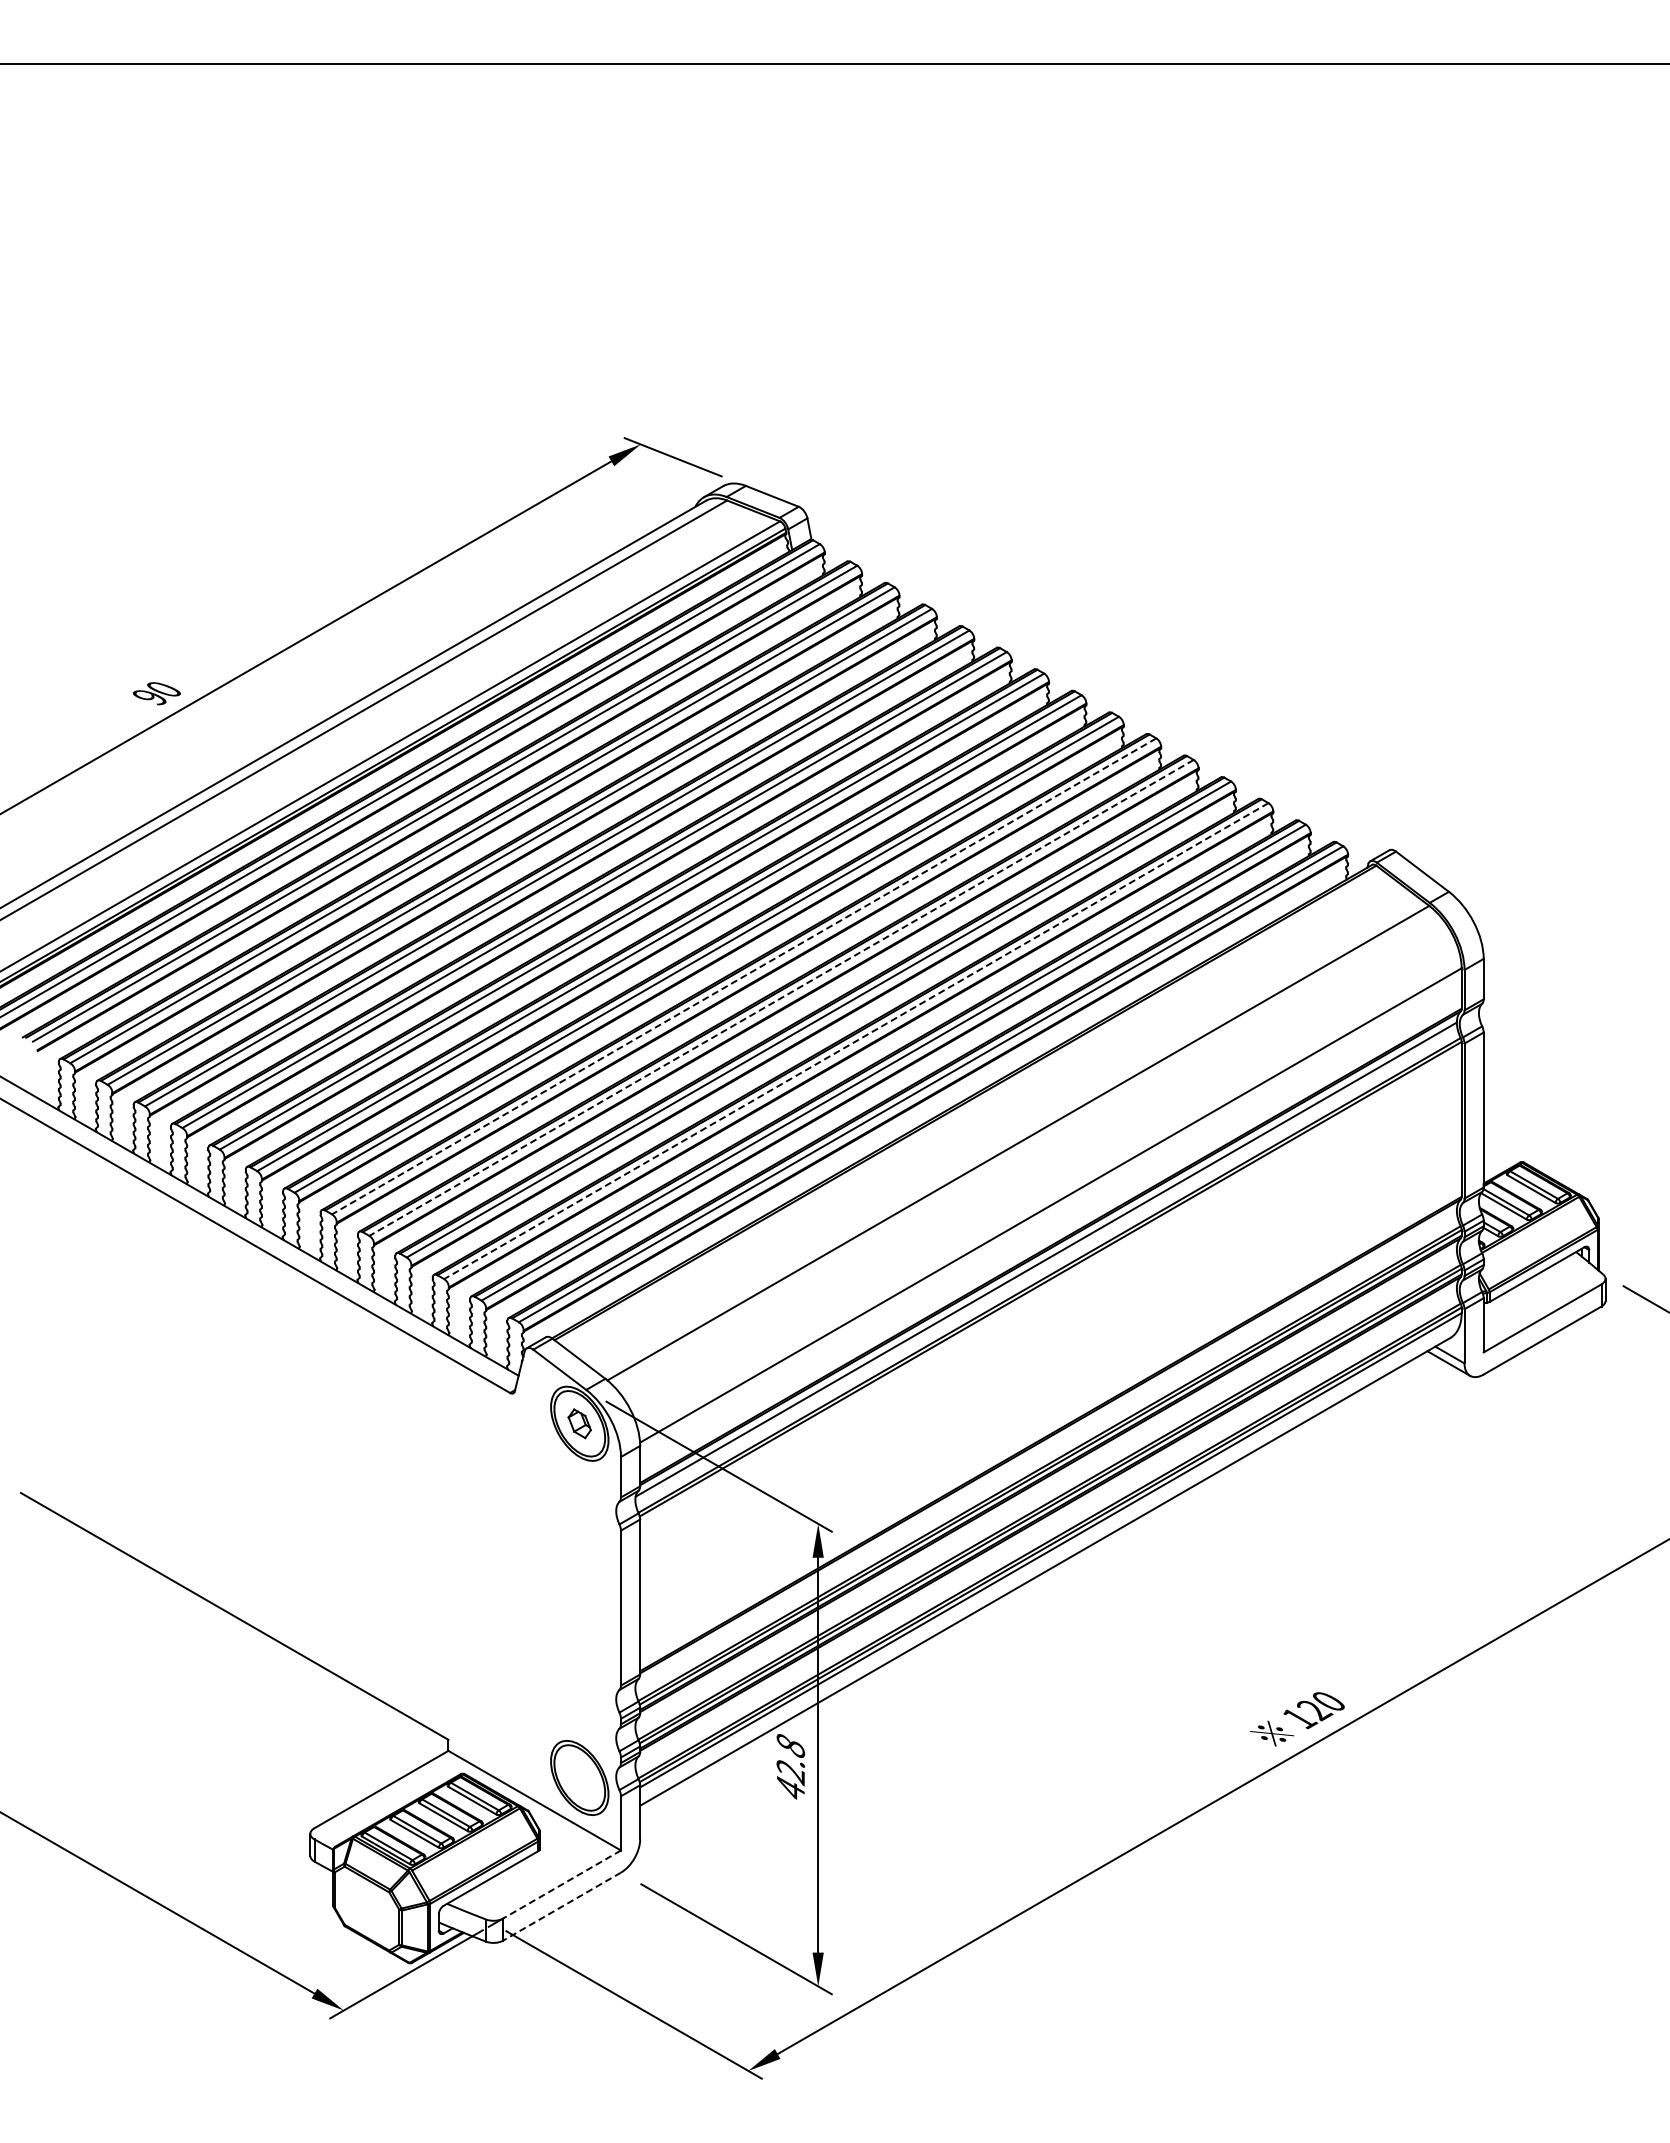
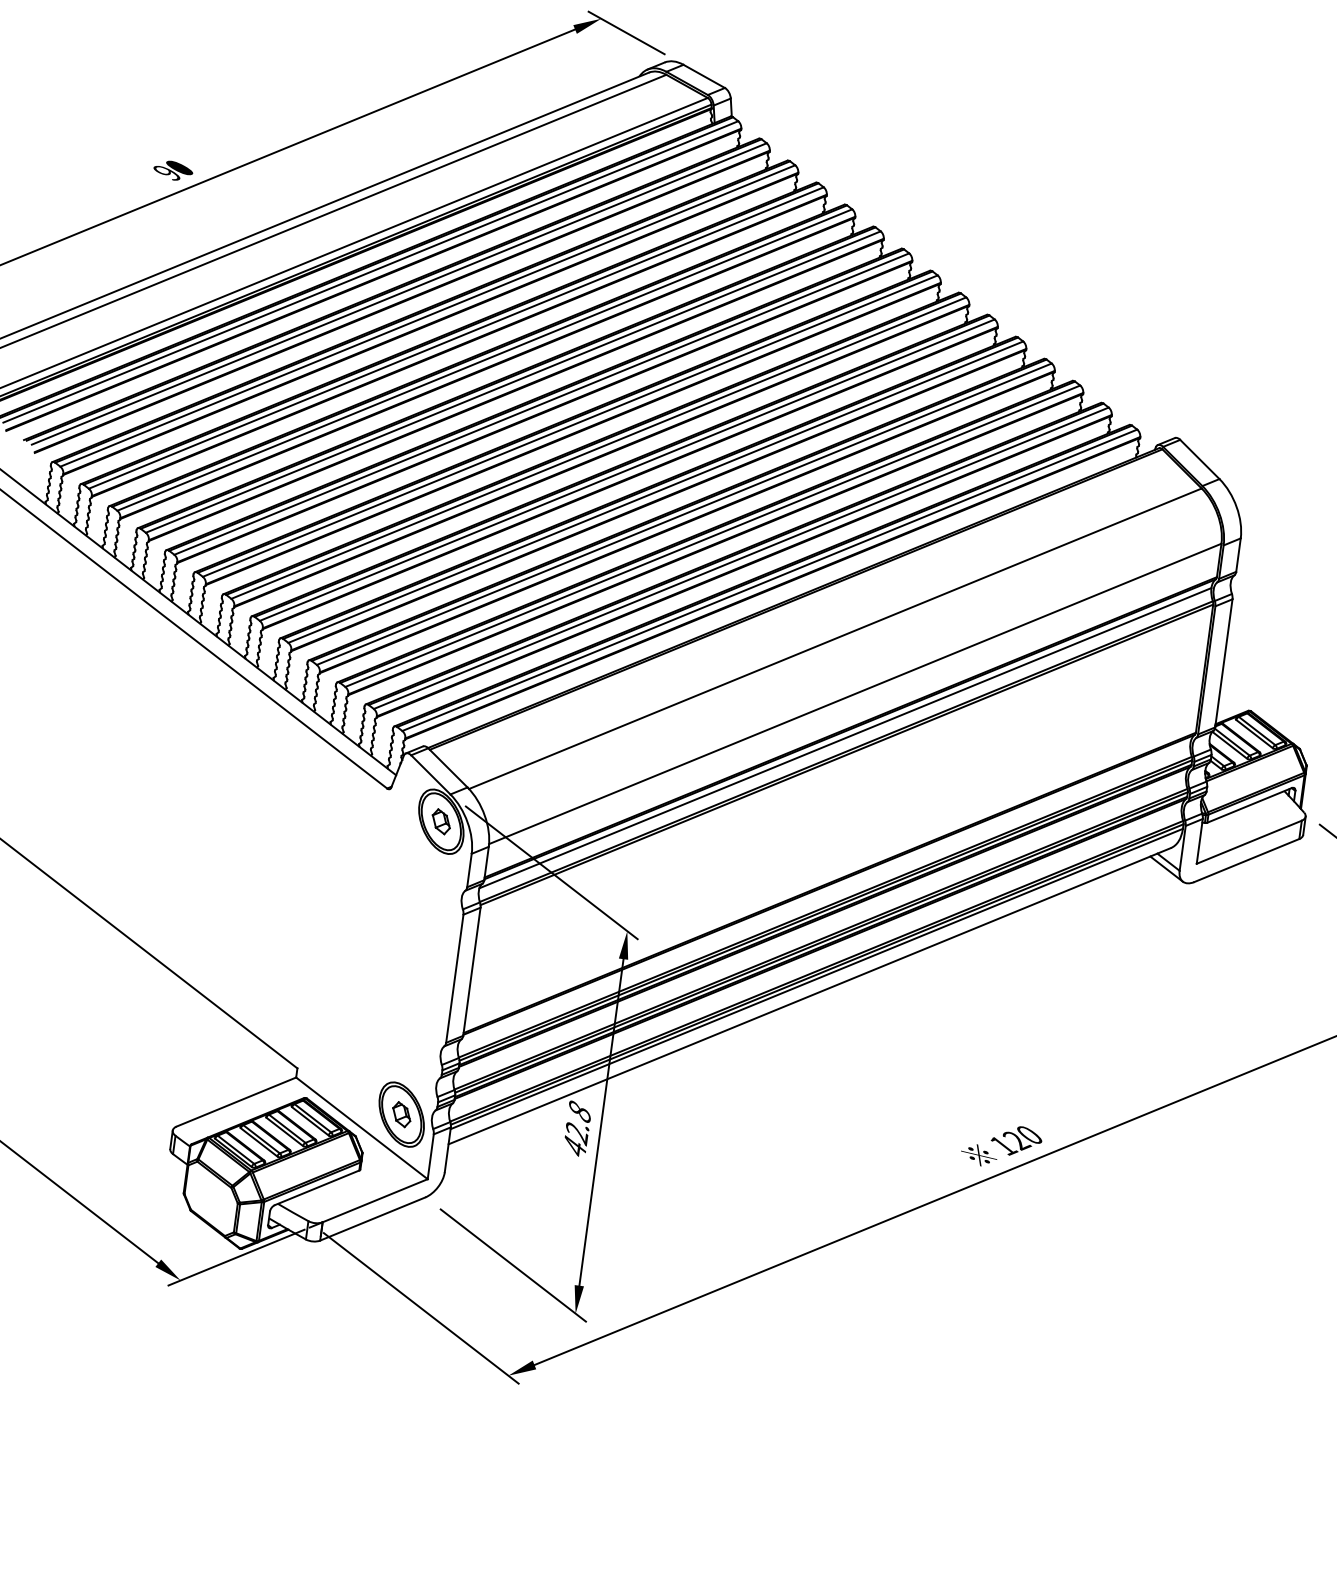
line: (744, 976) -> (627, 470), dashed -> solid
line: (781, 997) -> (655, 491), dashed -> solid
line: (856, 1041) -> (712, 536), dashed -> solid
part: (579, 1777) -> (401, 1114), added
line: (561, 1884) -> (374, 1200), dashed -> solid
line: (561, 1906) -> (372, 1218), dashed -> solid

